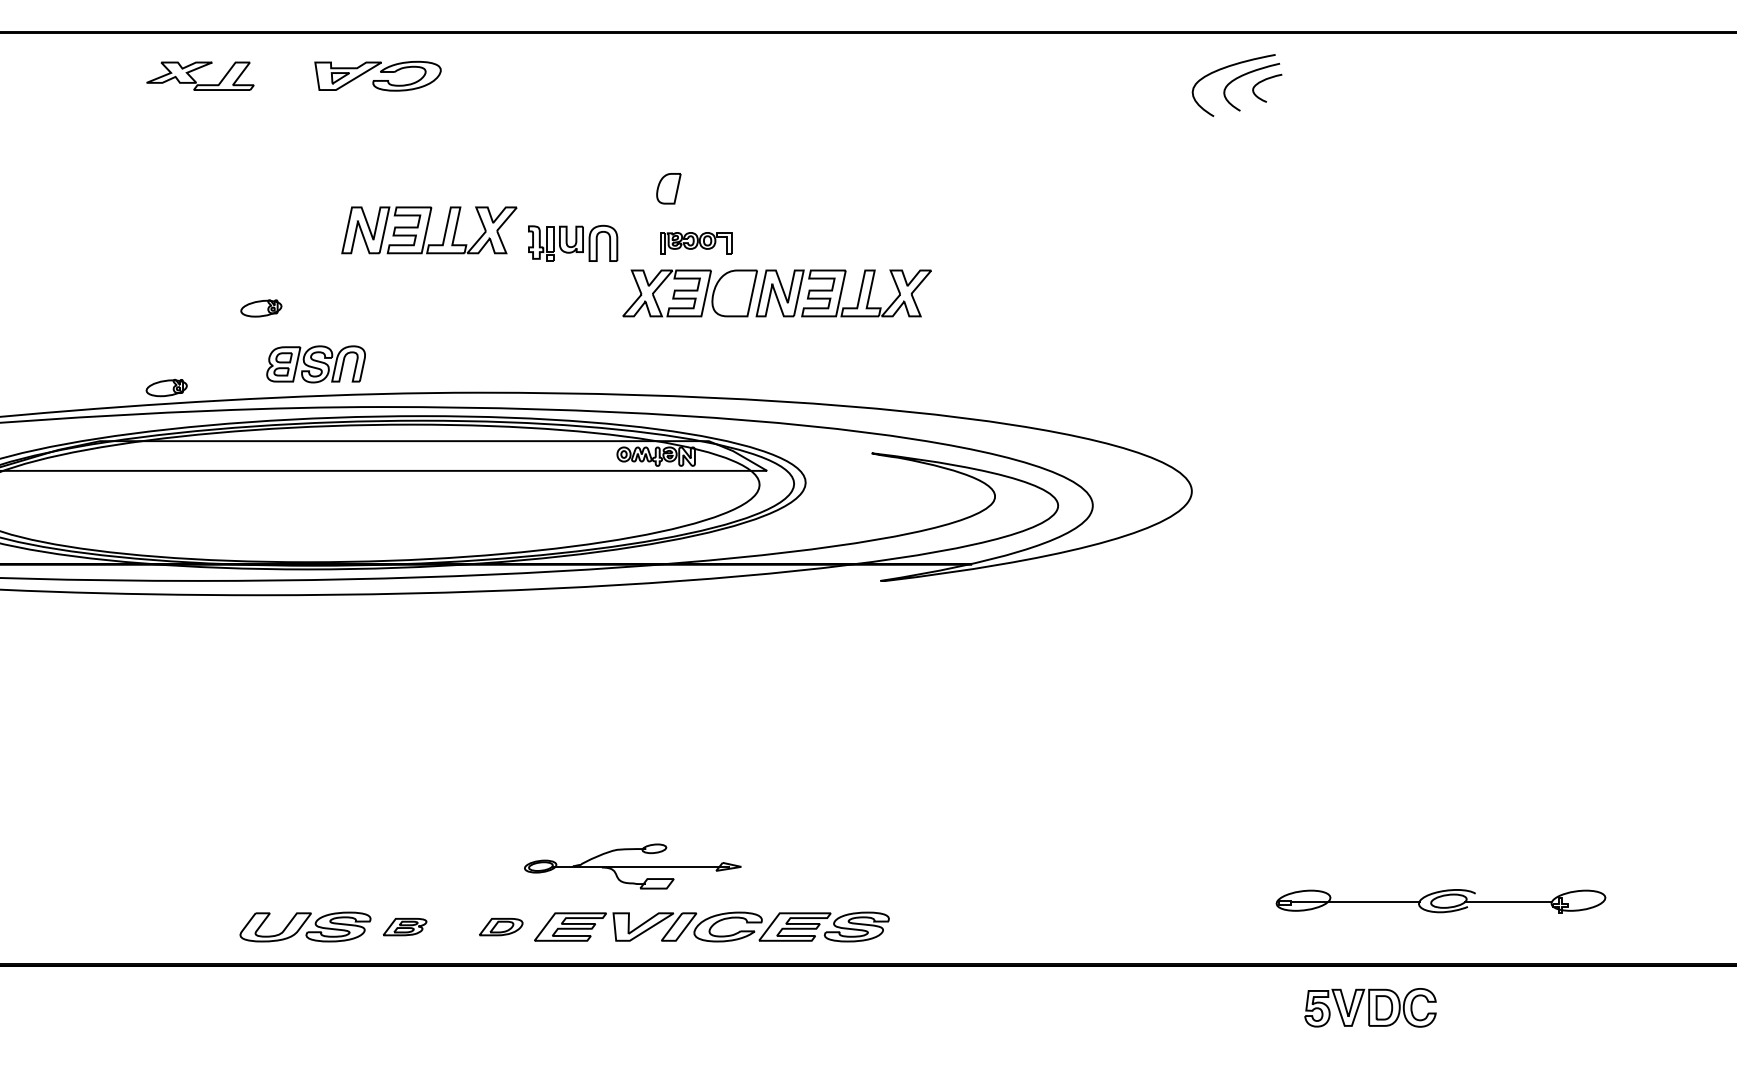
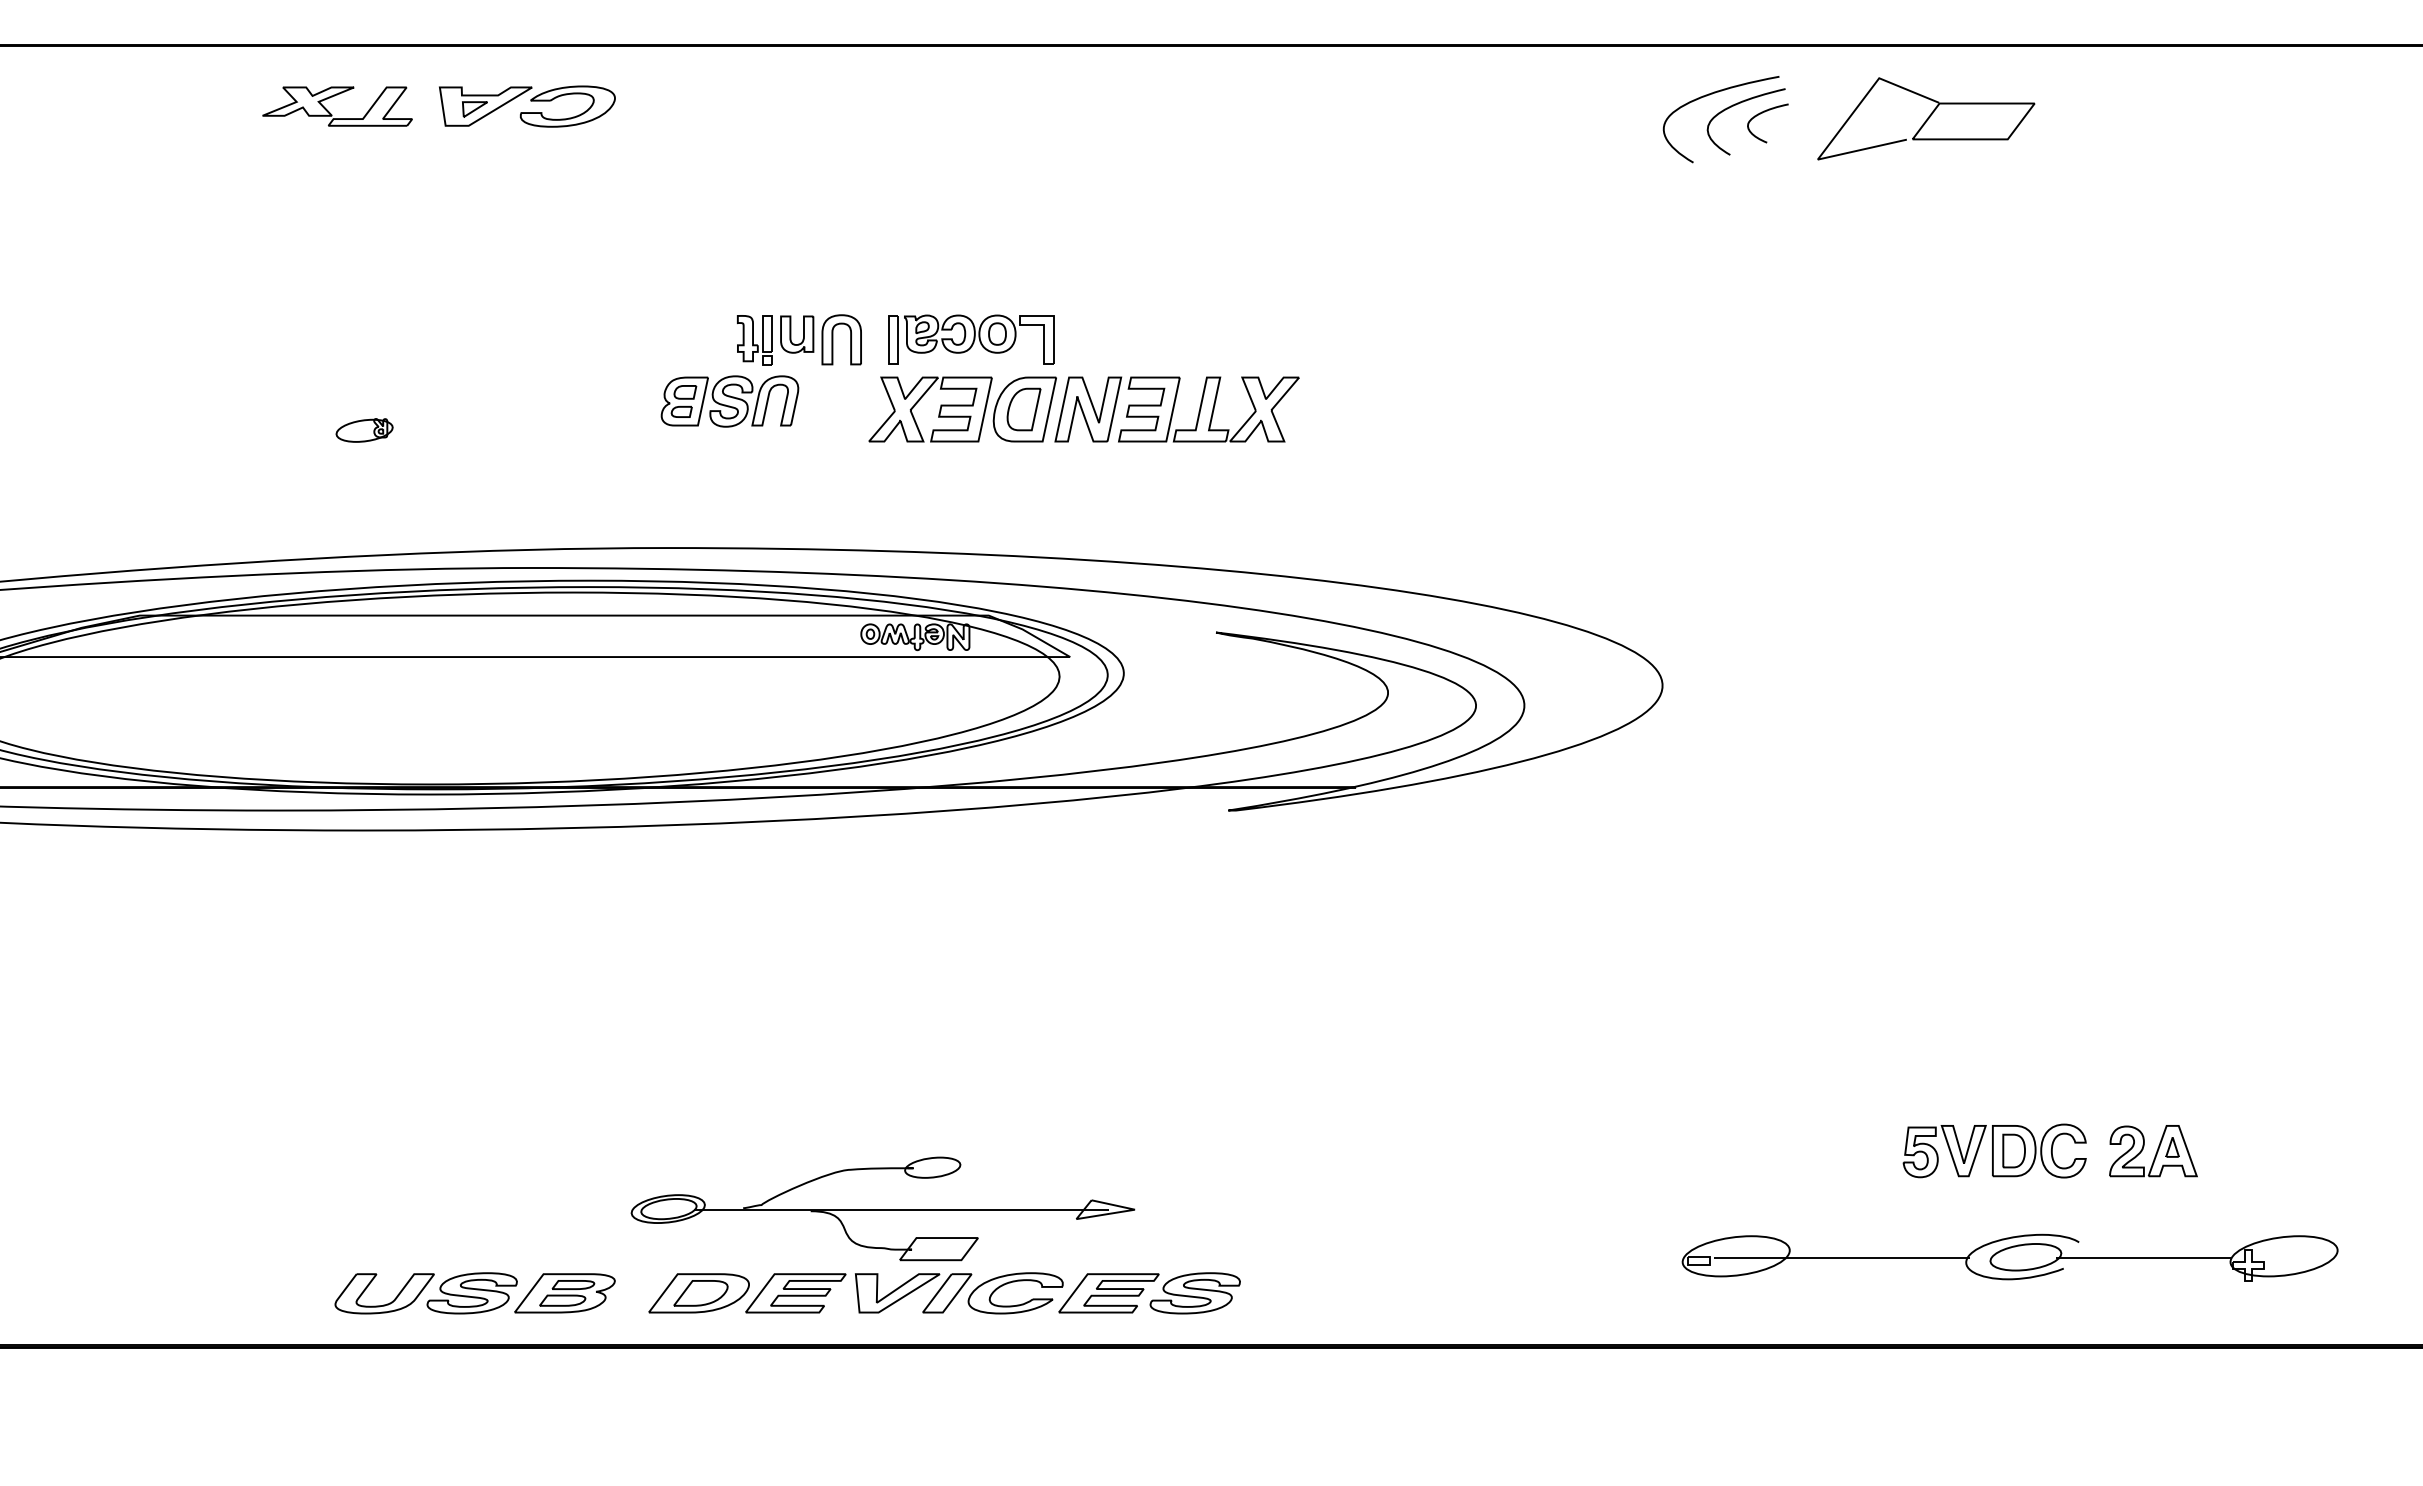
part: (195, 80) -> (330, 112), moved
part: (1381, 84) -> (1926, 118), added
part: (668, 188) -> (1023, 409), moved
part: (429, 230) -> (598, 321), removed
part: (696, 243) -> (971, 339), size x1.67
part: (315, 364) -> (729, 401), moved
part: (166, 388) -> (232, 541), removed
part: (1543, 825) -> (2153, 1151), added
part: (632, 866) -> (882, 1208), size x1.67
part: (1440, 901) -> (2009, 1257), size x1.43
part: (404, 927) -> (564, 1293), size x1.67
part: (500, 927) -> (698, 1293), size x1.67
part: (1370, 1007) -> (1994, 1150), moved

